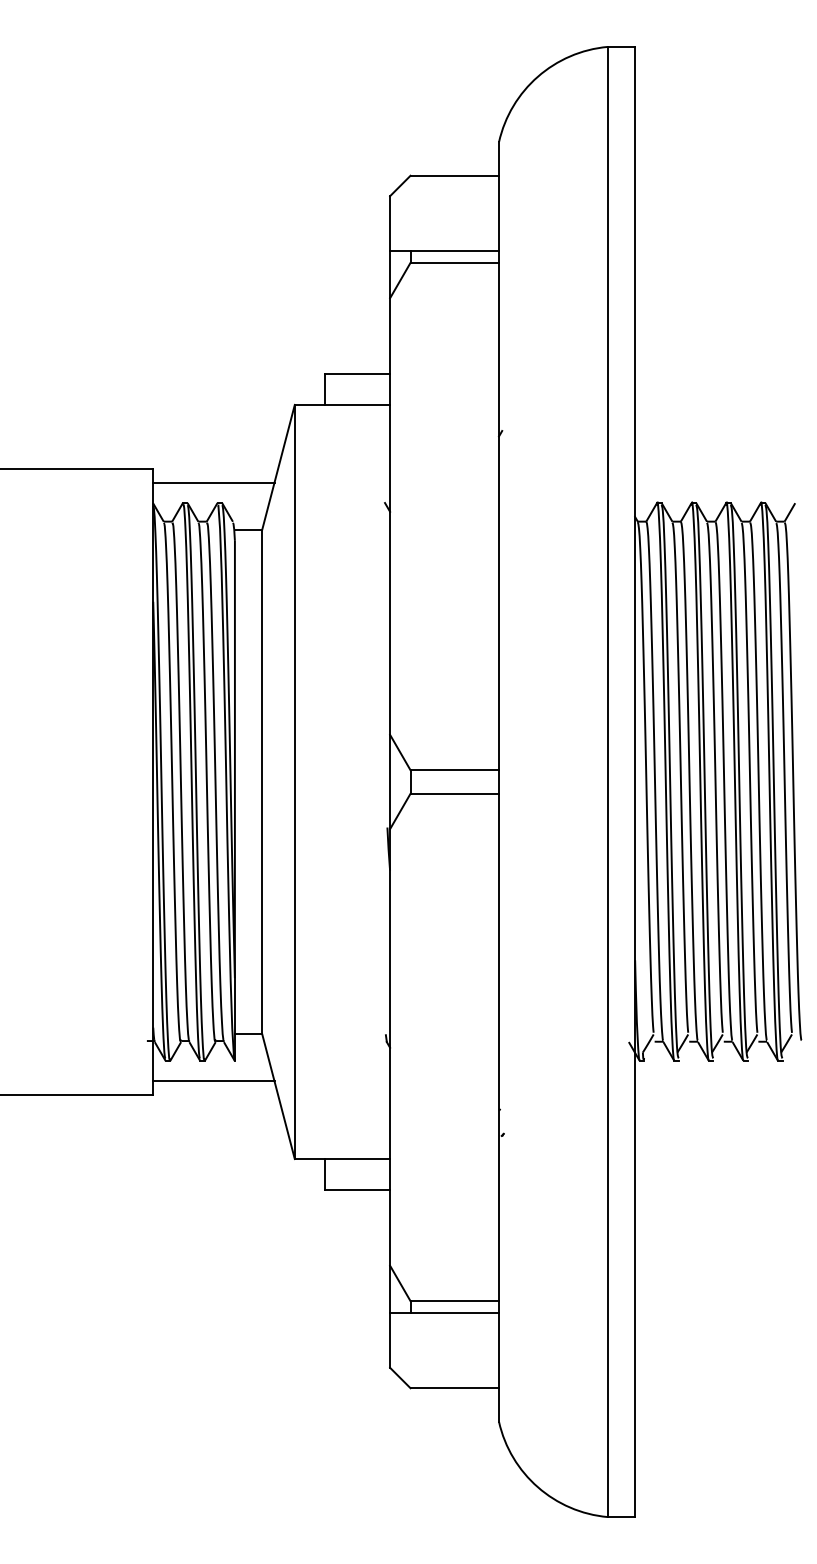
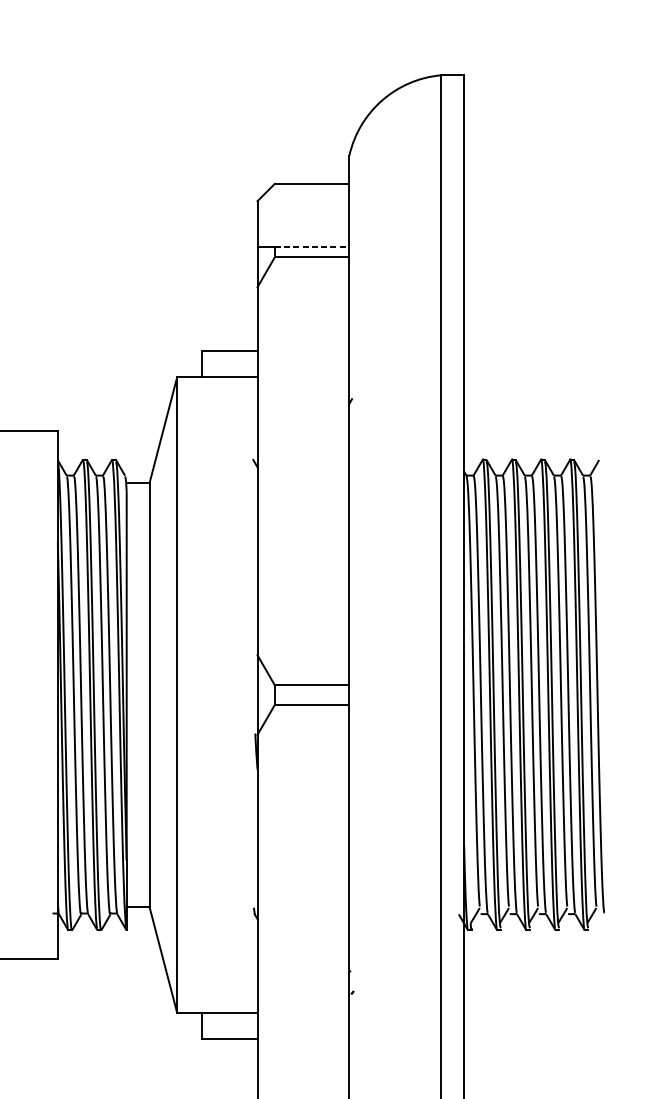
line: (455, 251) -> (312, 247), solid -> dashed
line: (213, 482) -> (108, 442), removed
line: (213, 1081) -> (108, 947), removed

